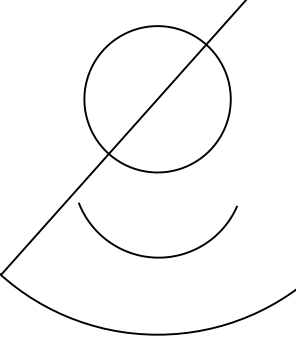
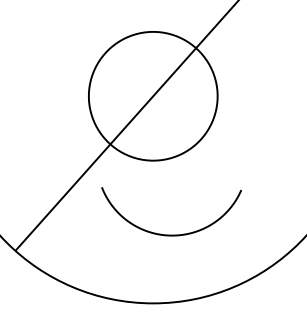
curve: (157, 256) -> (171, 234), moved

